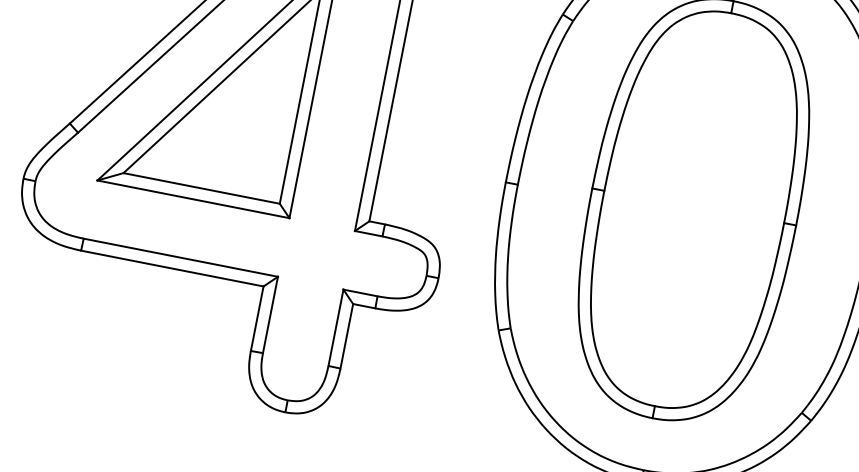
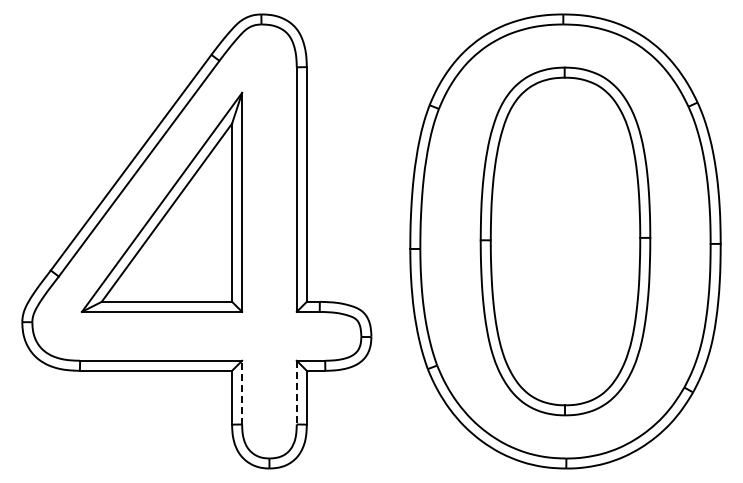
line: (270, 314) -> (242, 392), solid -> dashed
line: (335, 327) -> (296, 392), solid -> dashed

